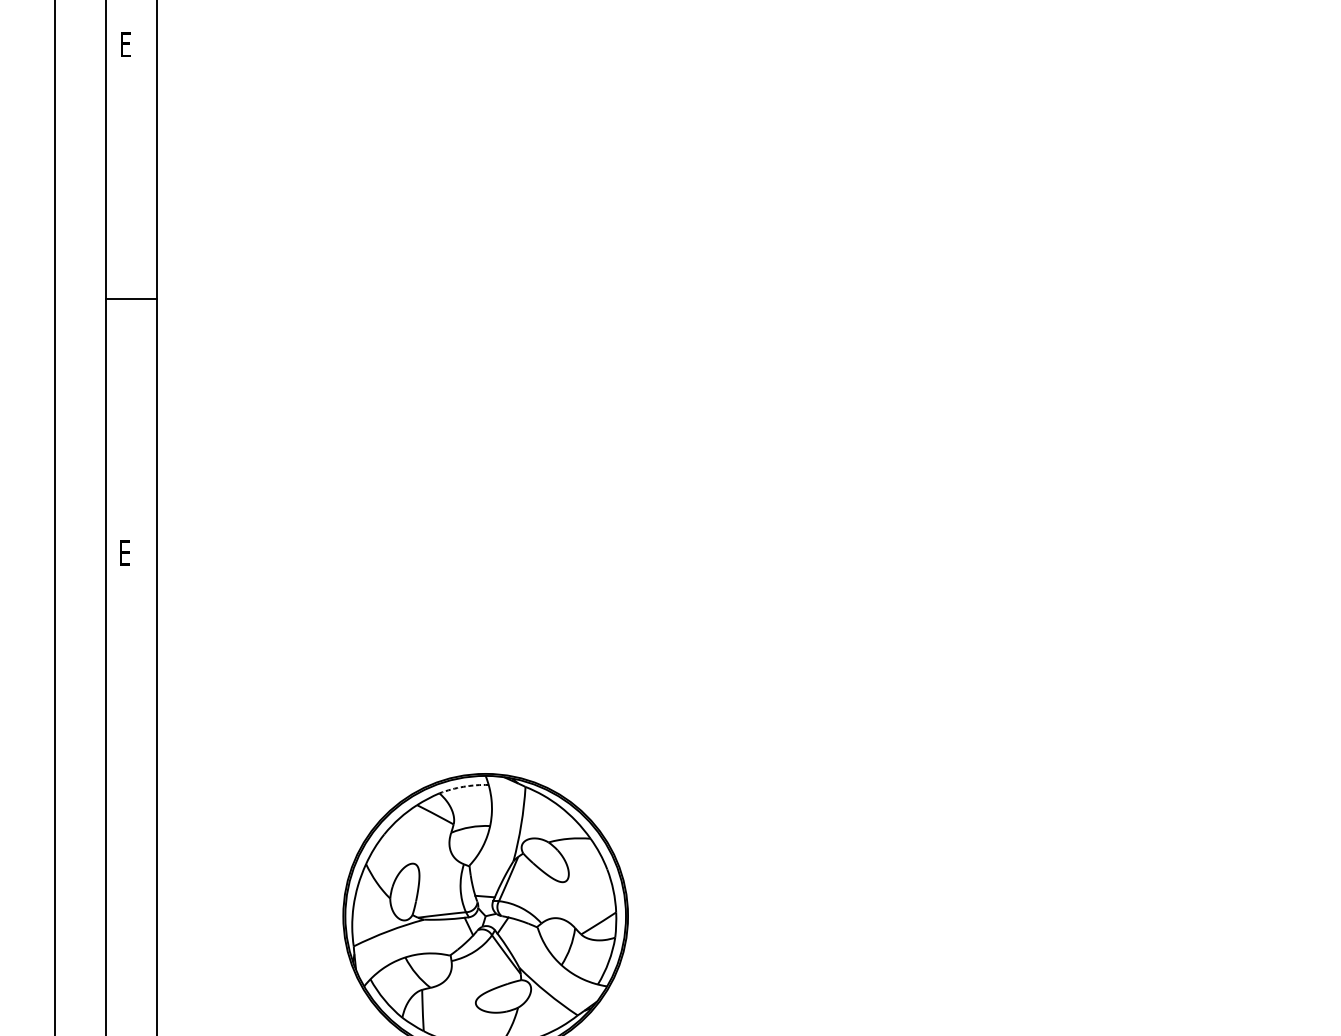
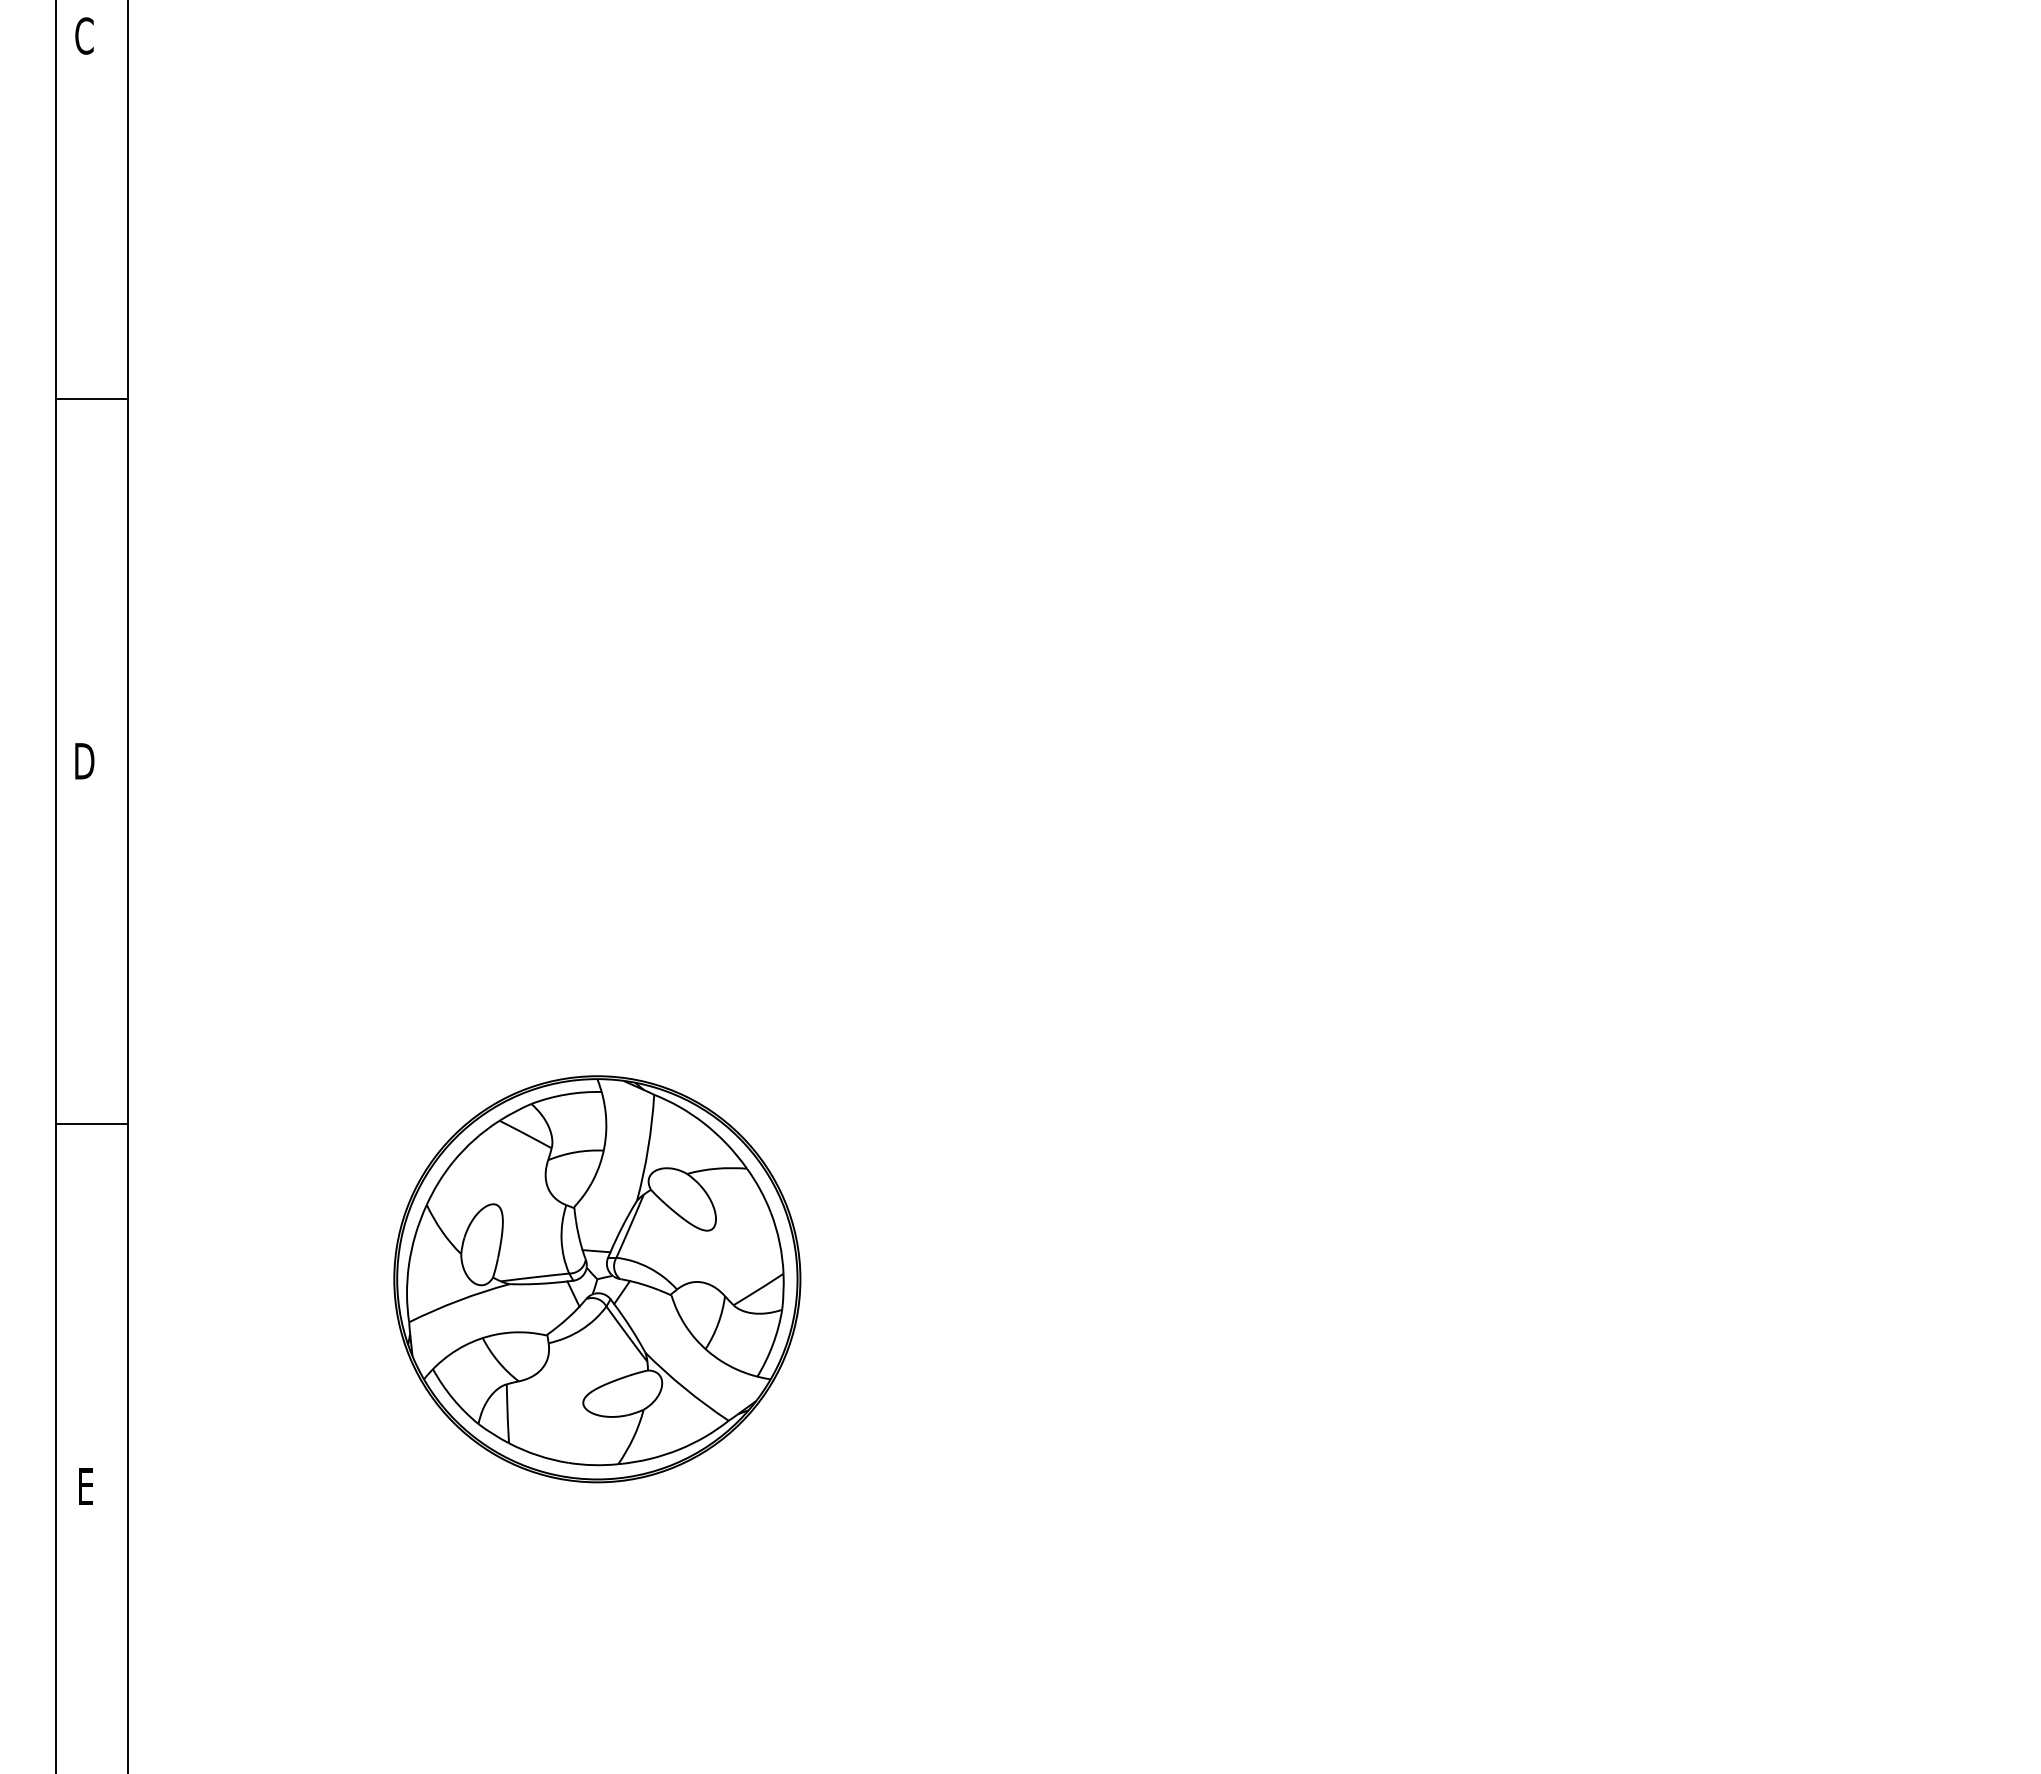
text: (126, 44) -> (84, 35), E -> C
text: (126, 553) -> (84, 761), E -> D
arc: (463, 786) -> (565, 1094), dashed -> solid
line: (131, 807) -> (91, 1123), added

